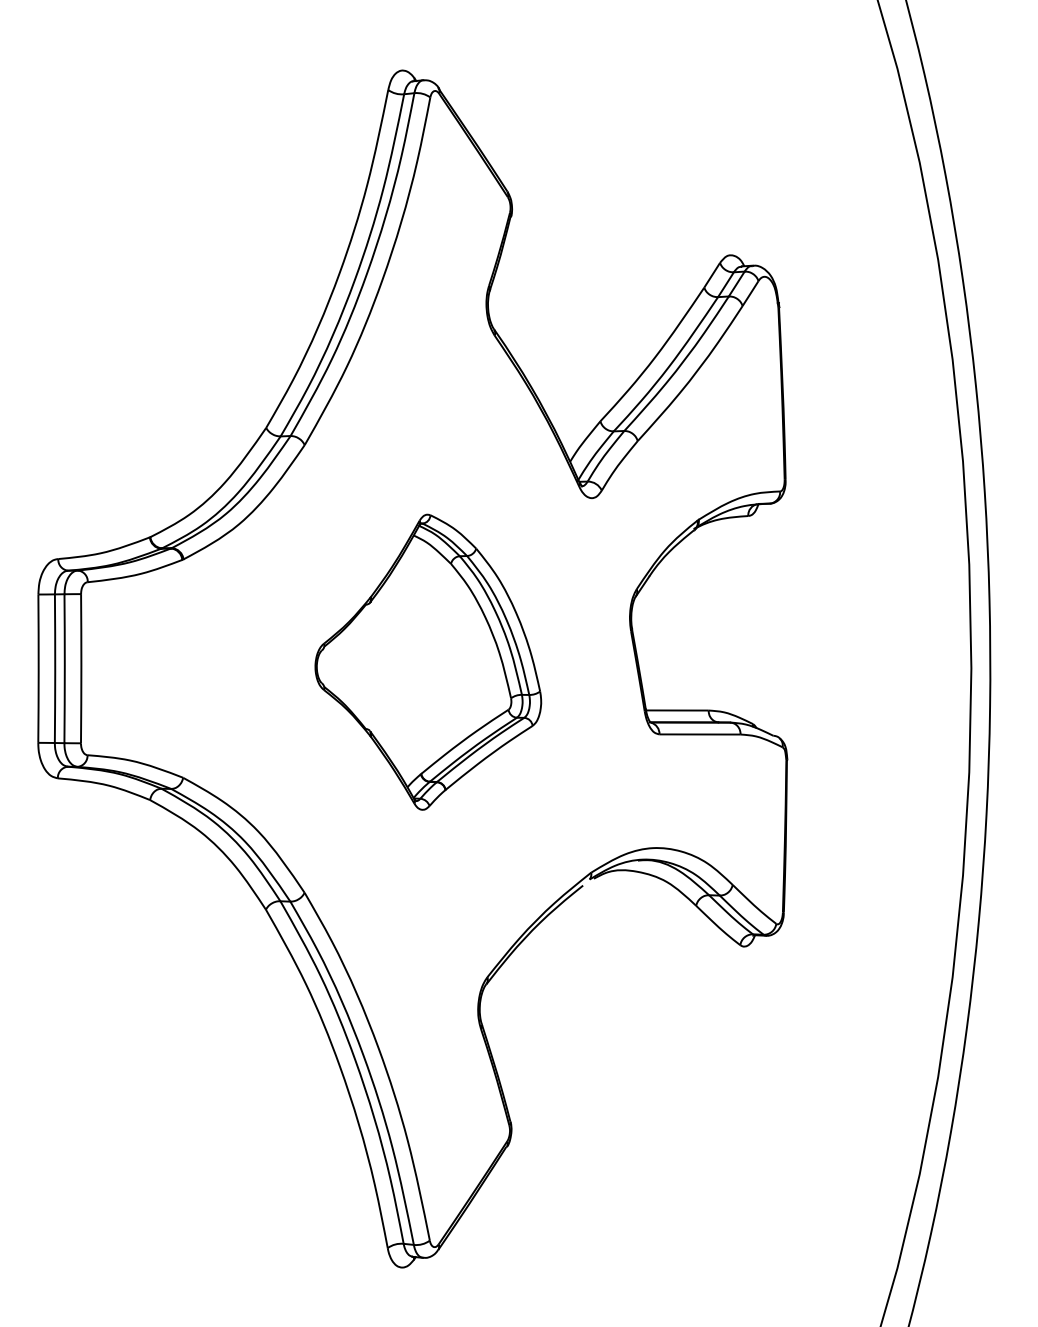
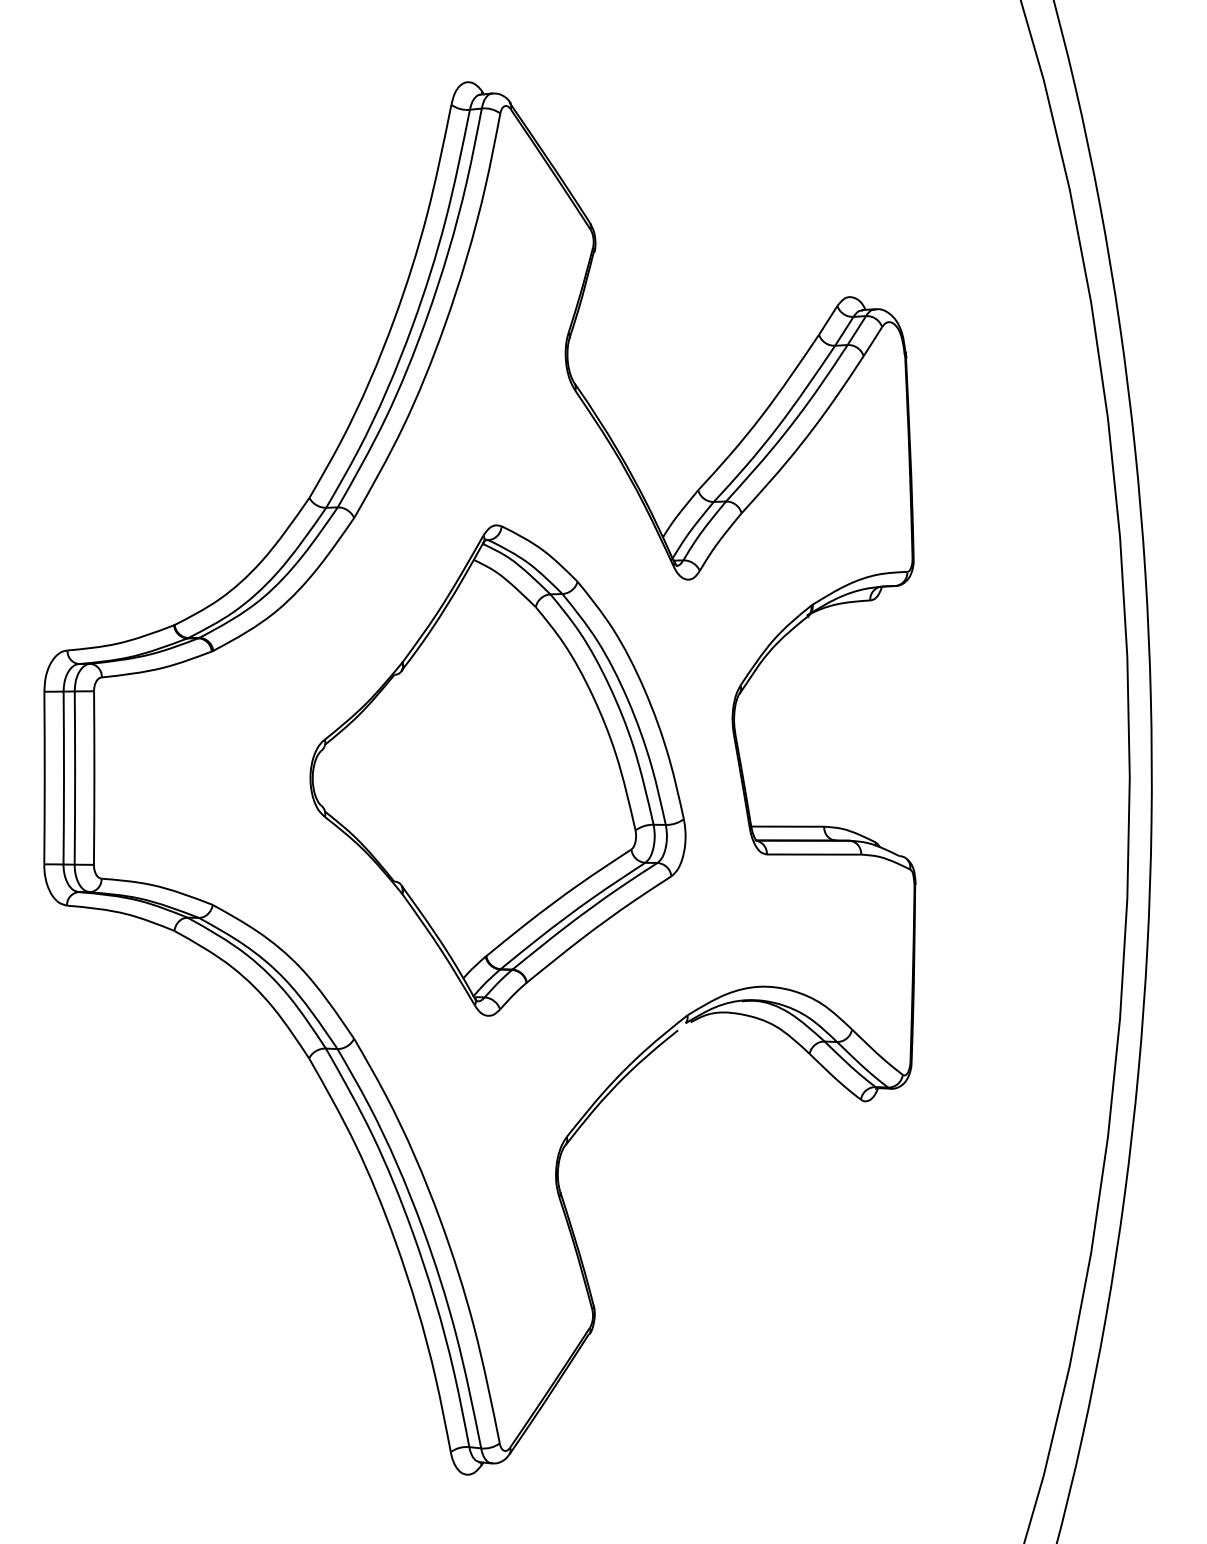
part: (427, 662) -> (497, 770), size x1.43

